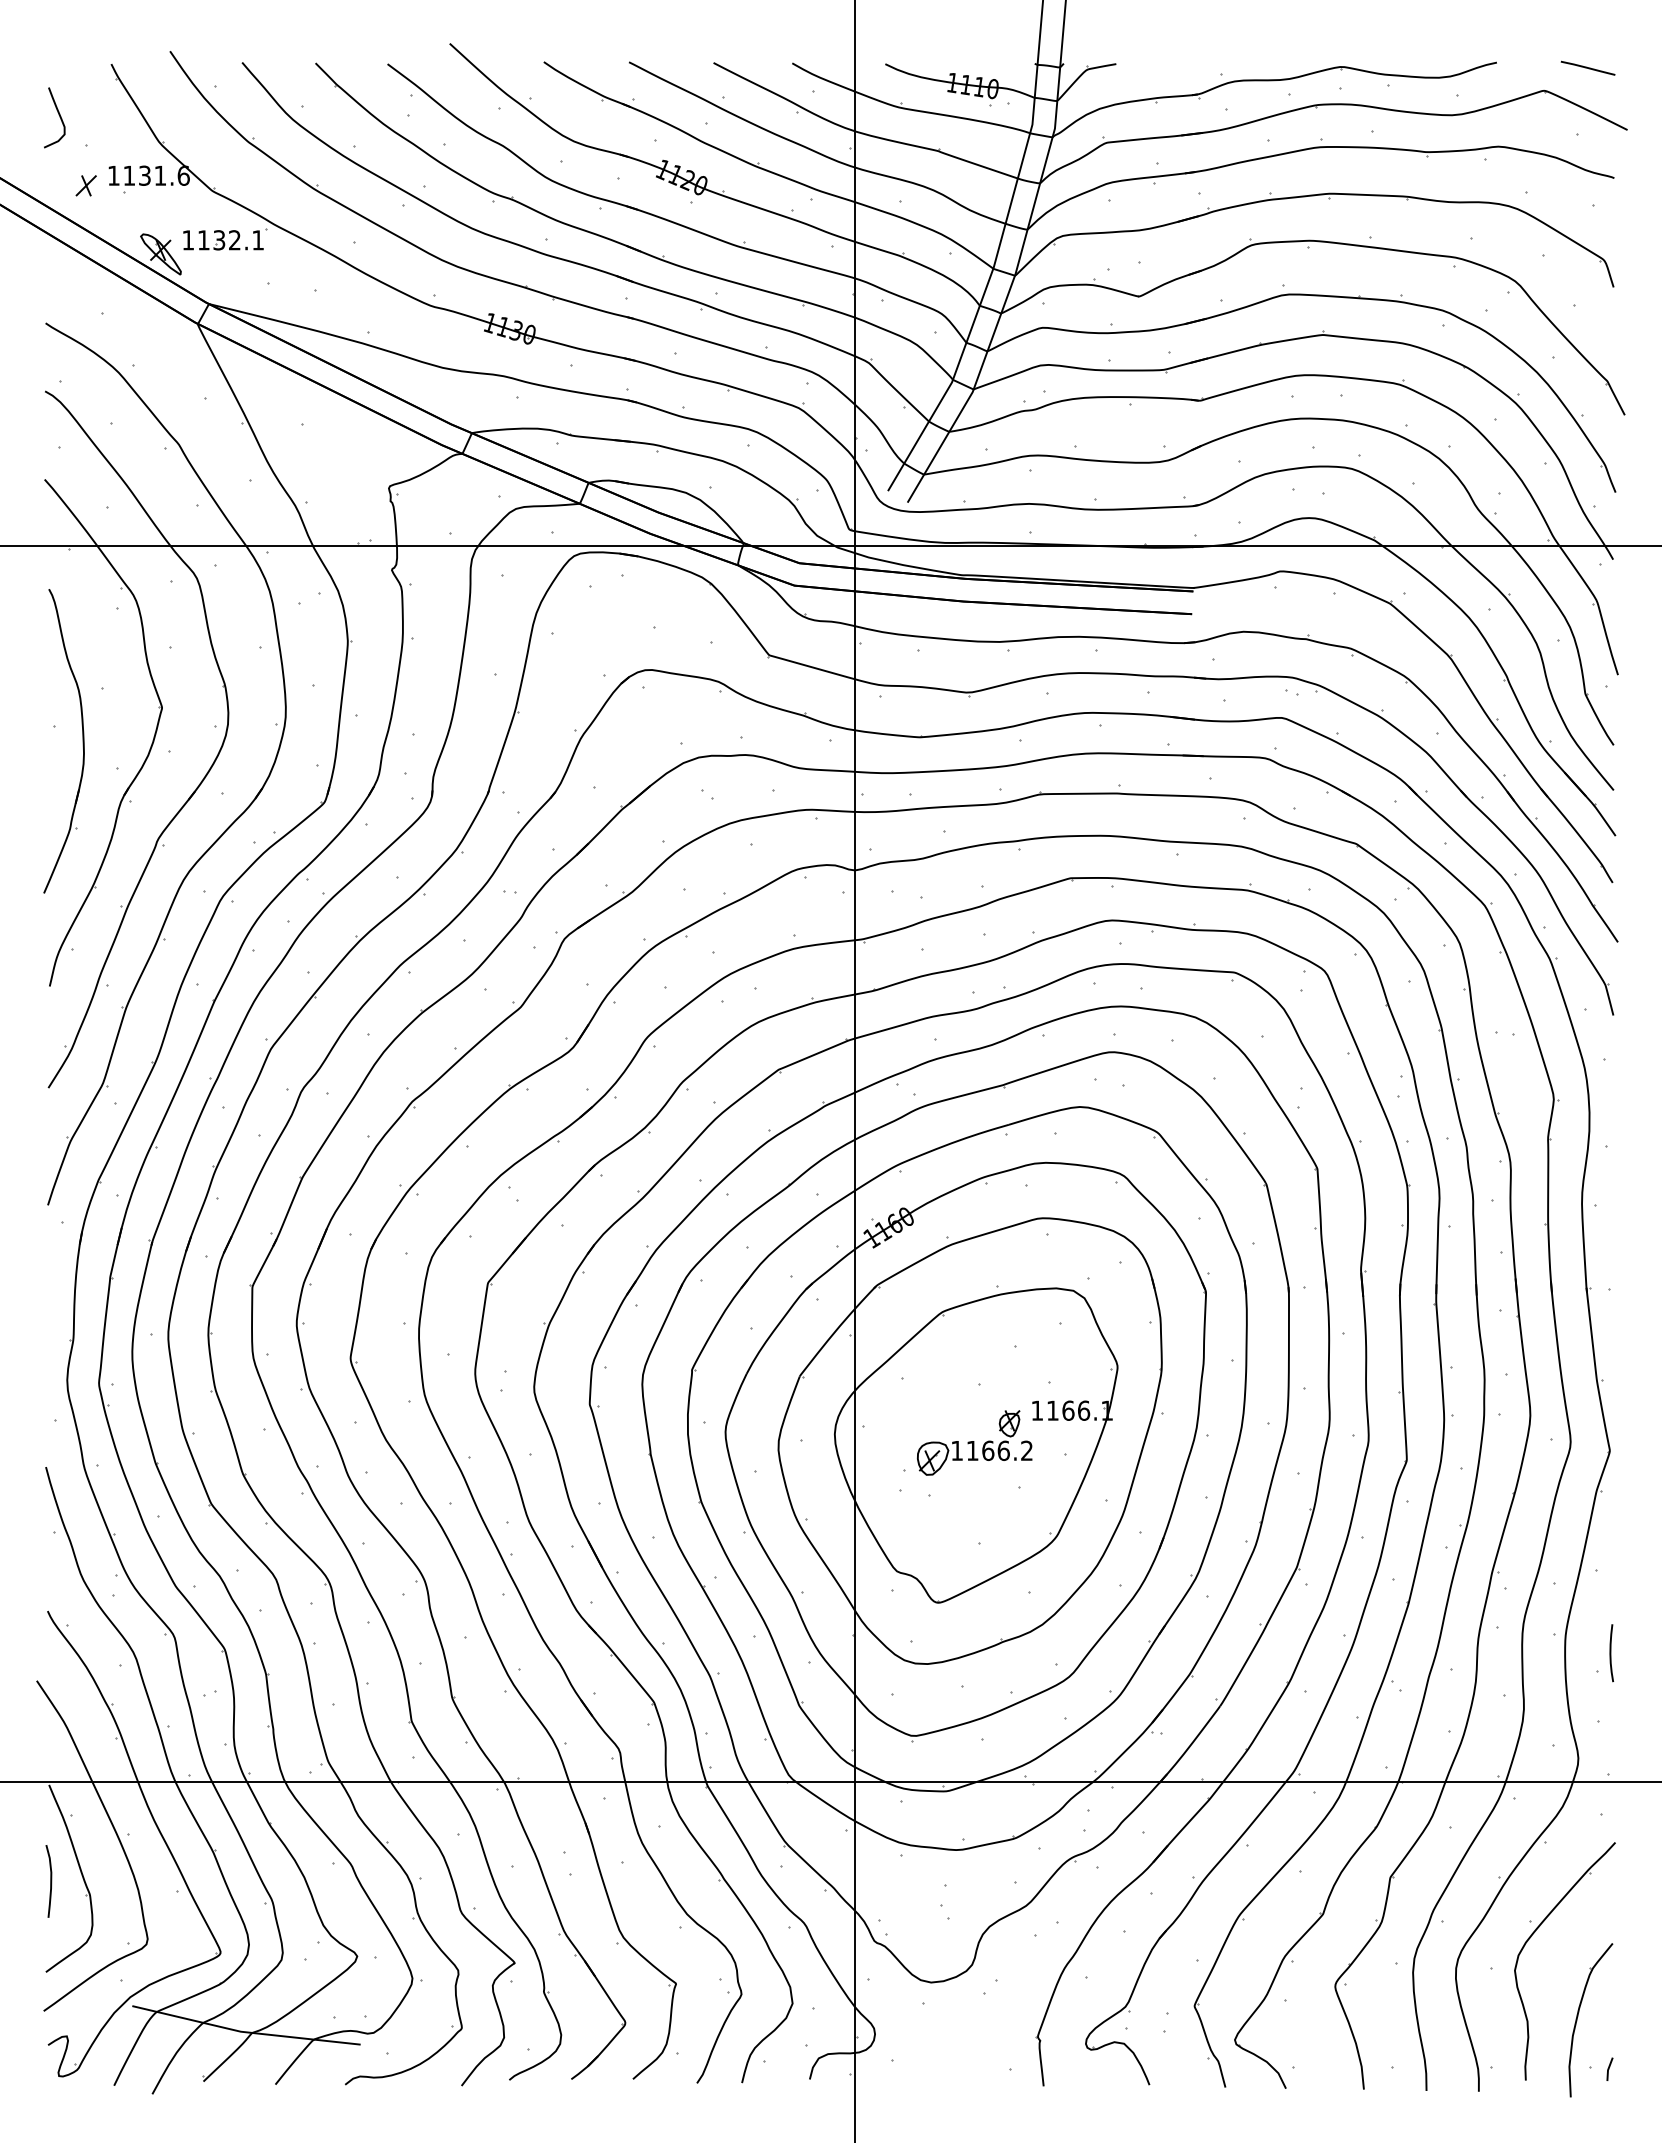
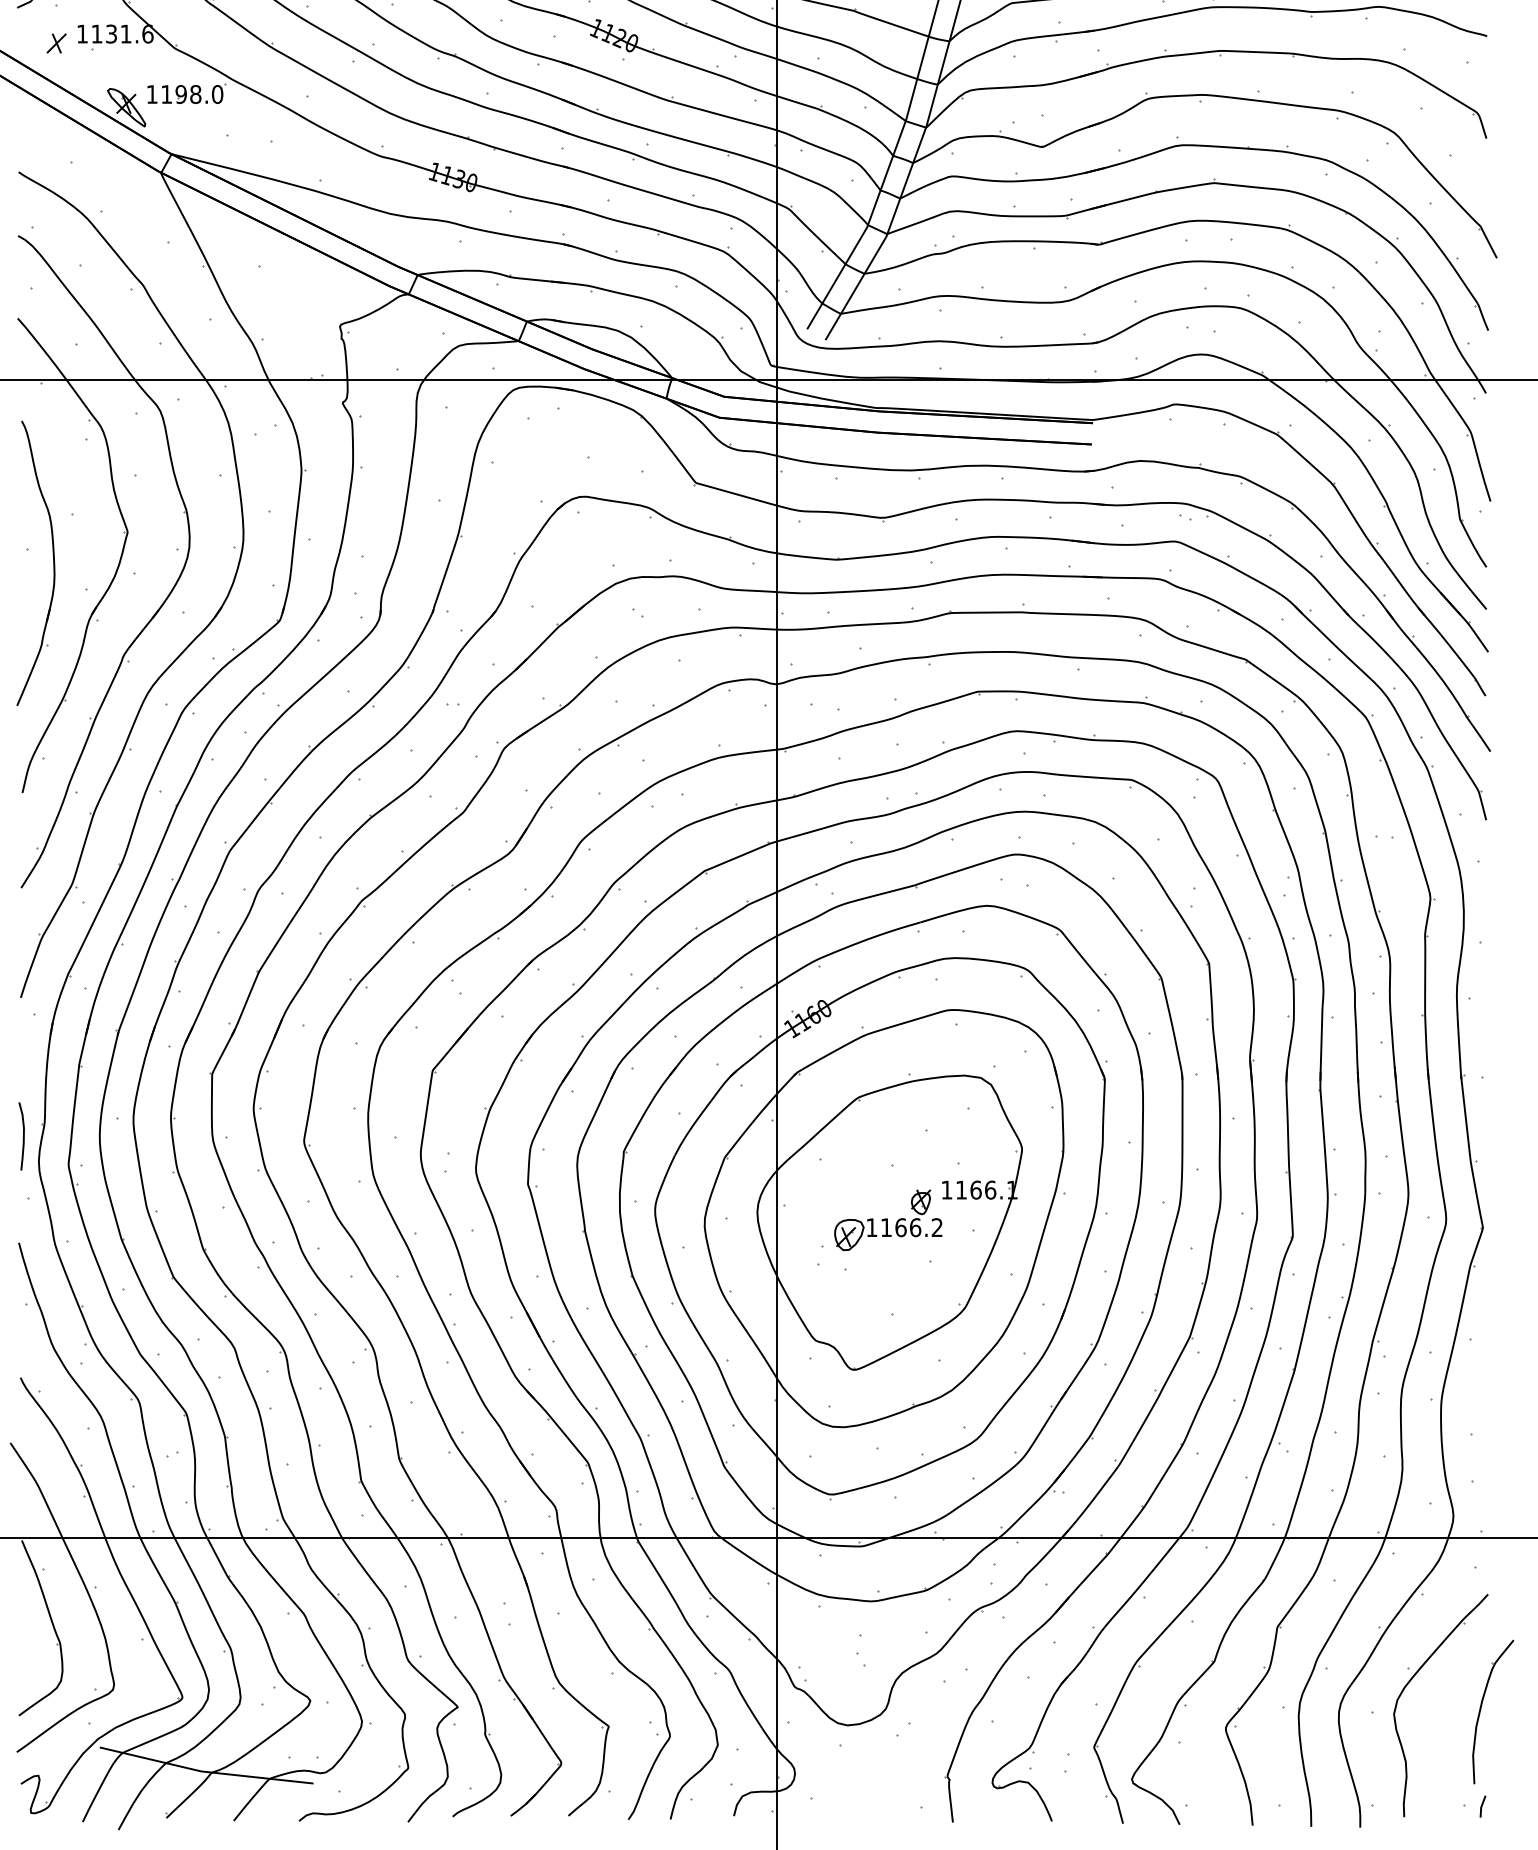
text: (238, 240) -> (199, 94), 1132.1 -> 1198.0
curve: (1611, 1653) -> (1484, 1417), removed
curve: (50, 1881) -> (23, 1136), moved
part: (1578, 2016) -> (1481, 1708), moved

